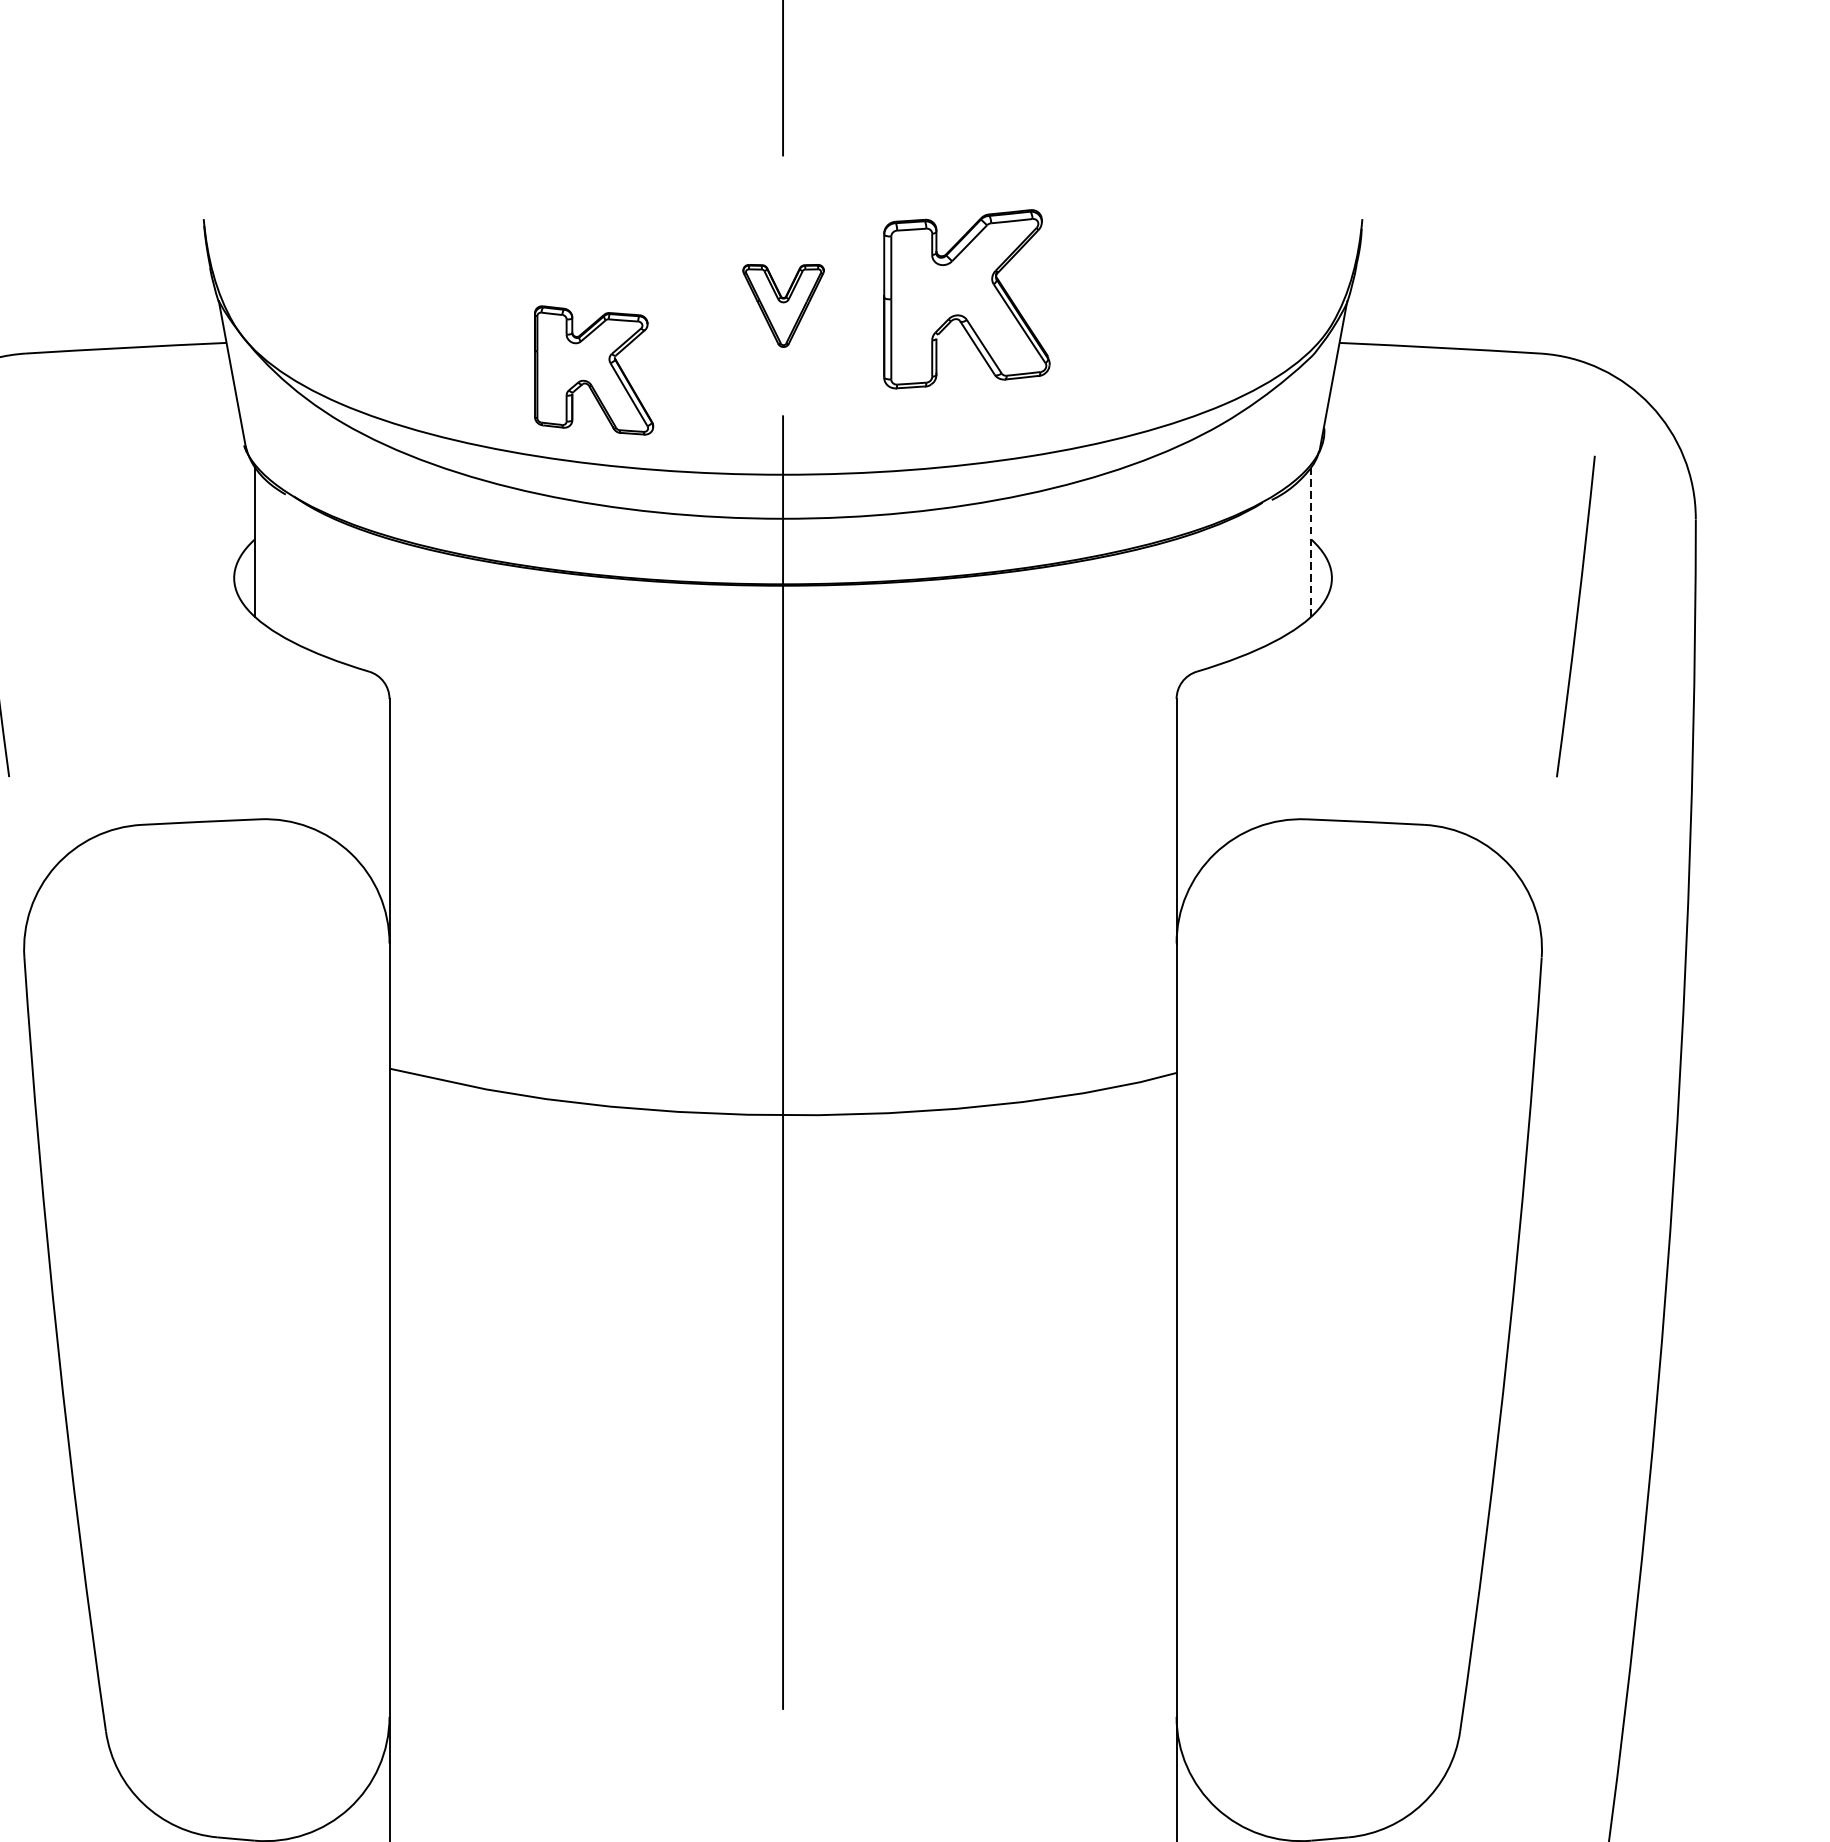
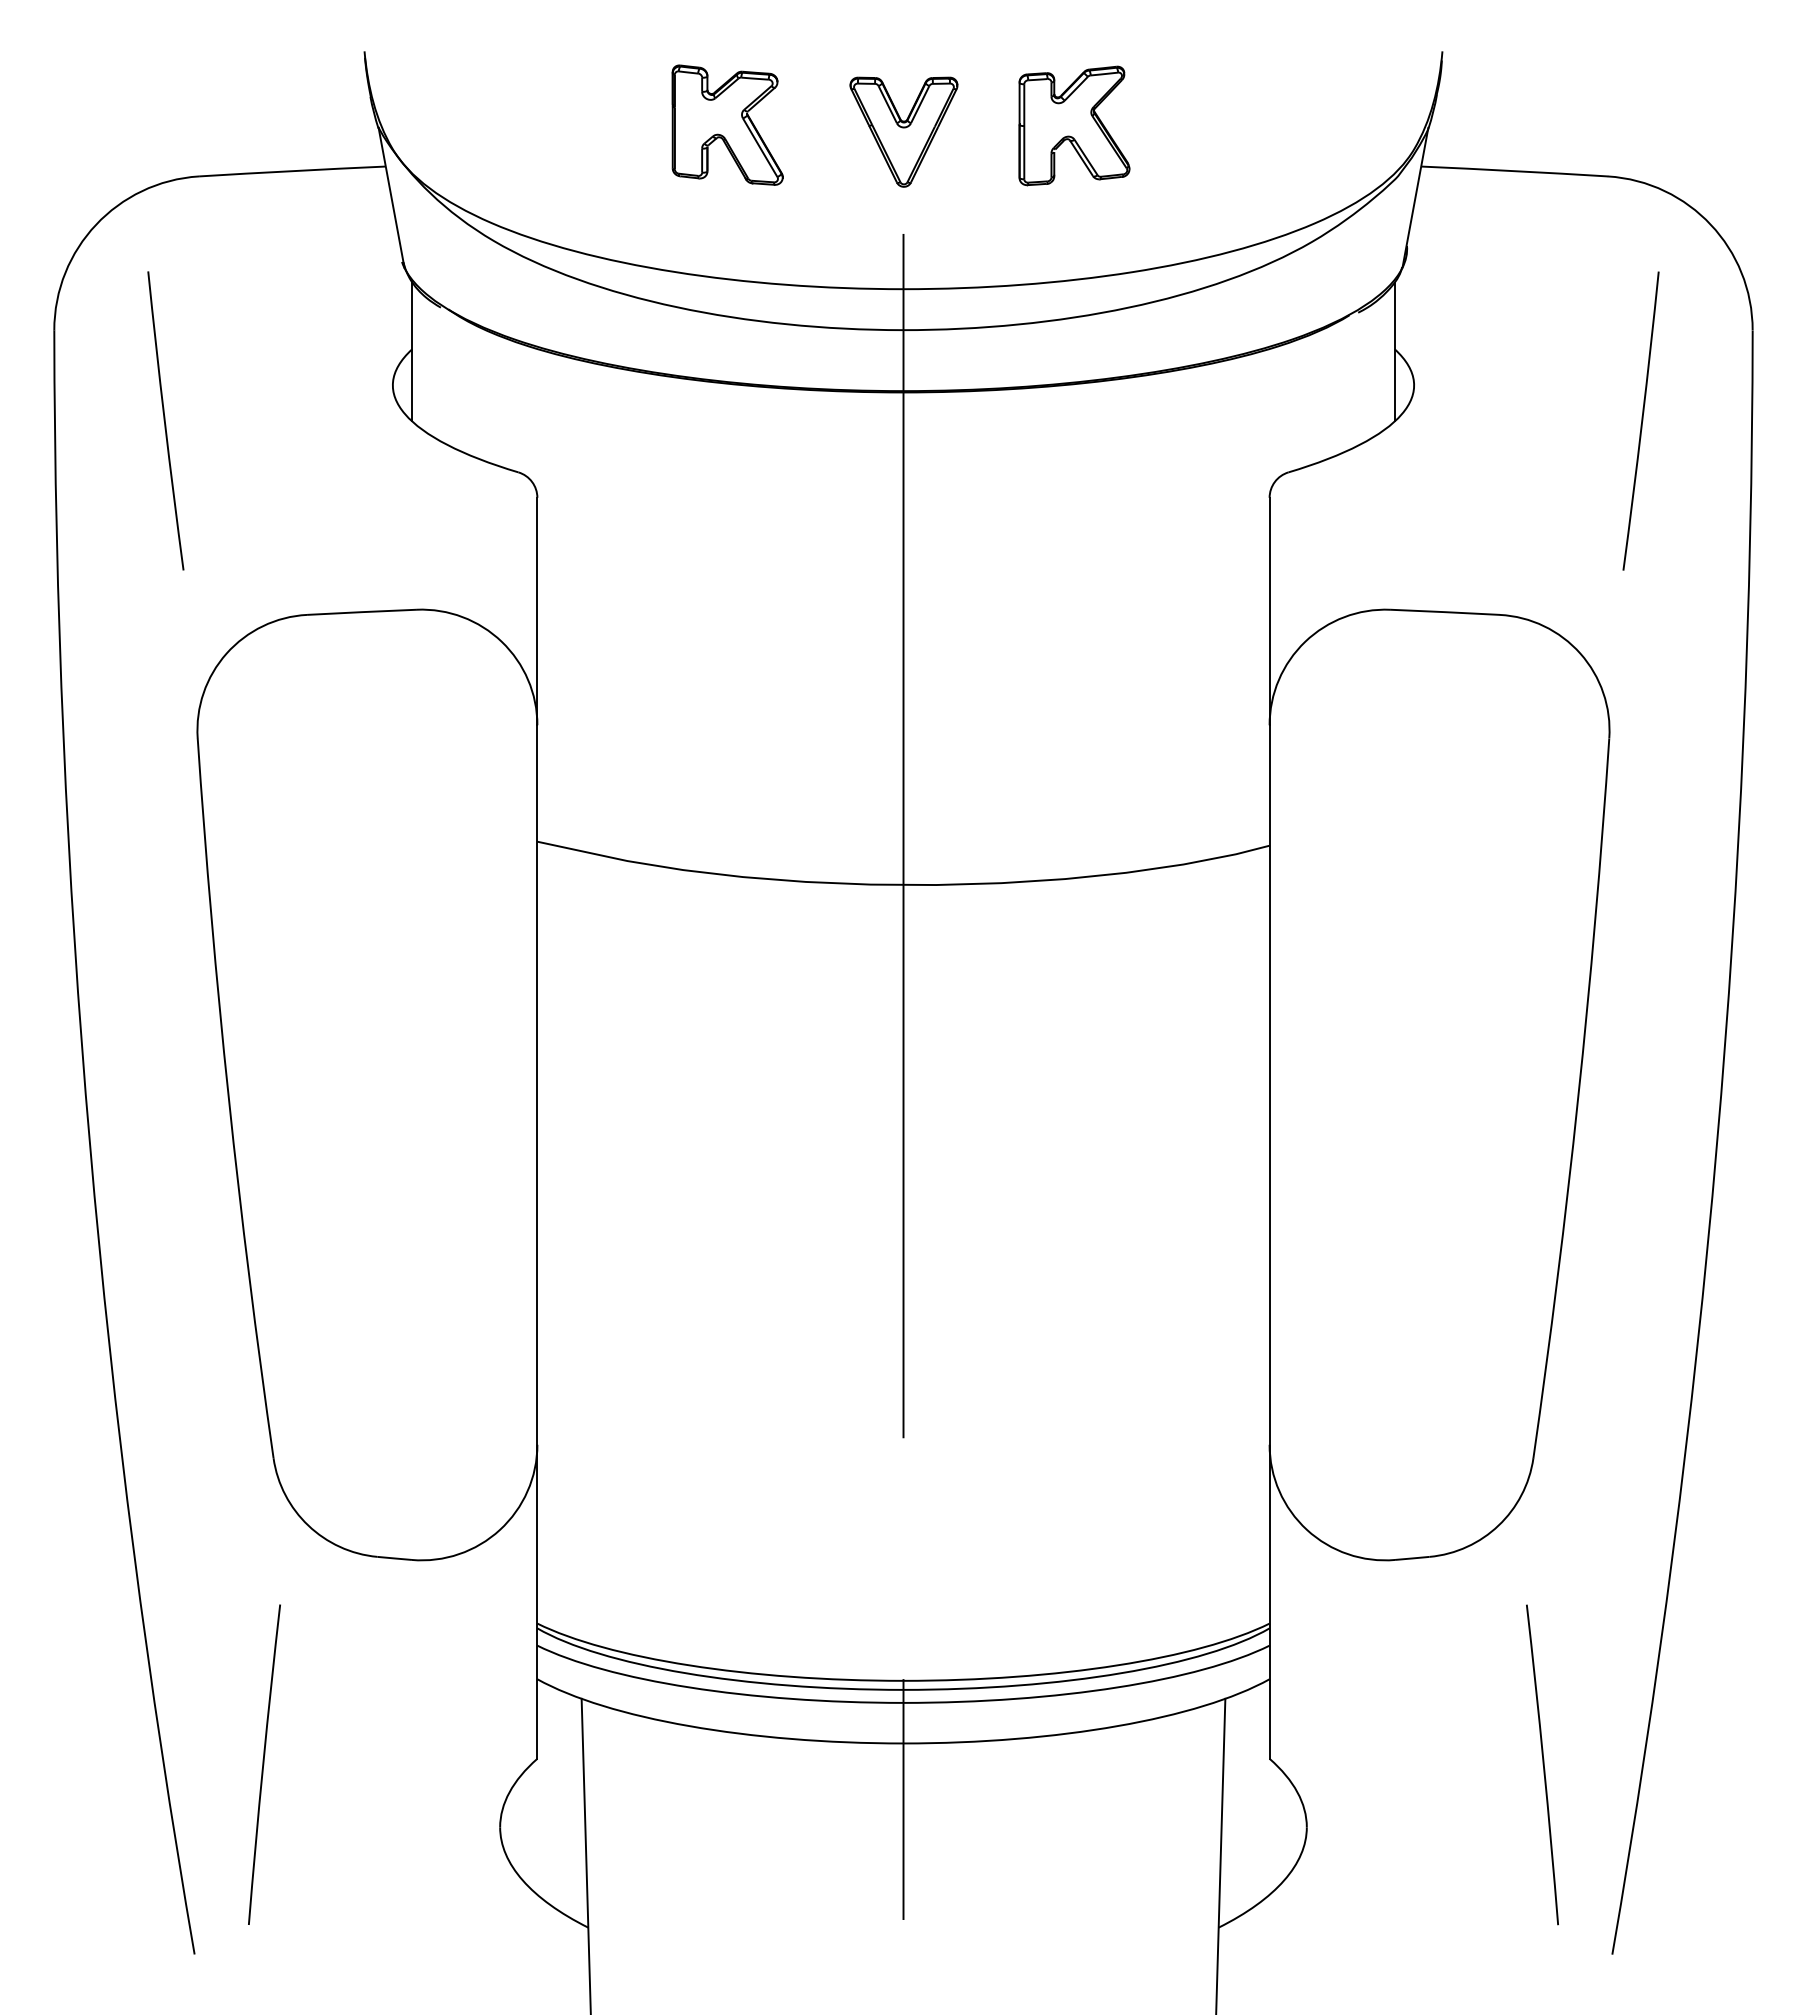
part: (966, 298) -> (1074, 125), size x0.71
part: (783, 305) -> (903, 131), size x1.43
part: (593, 369) -> (727, 124), moved
line: (1310, 542) -> (1394, 352), dashed -> solid

